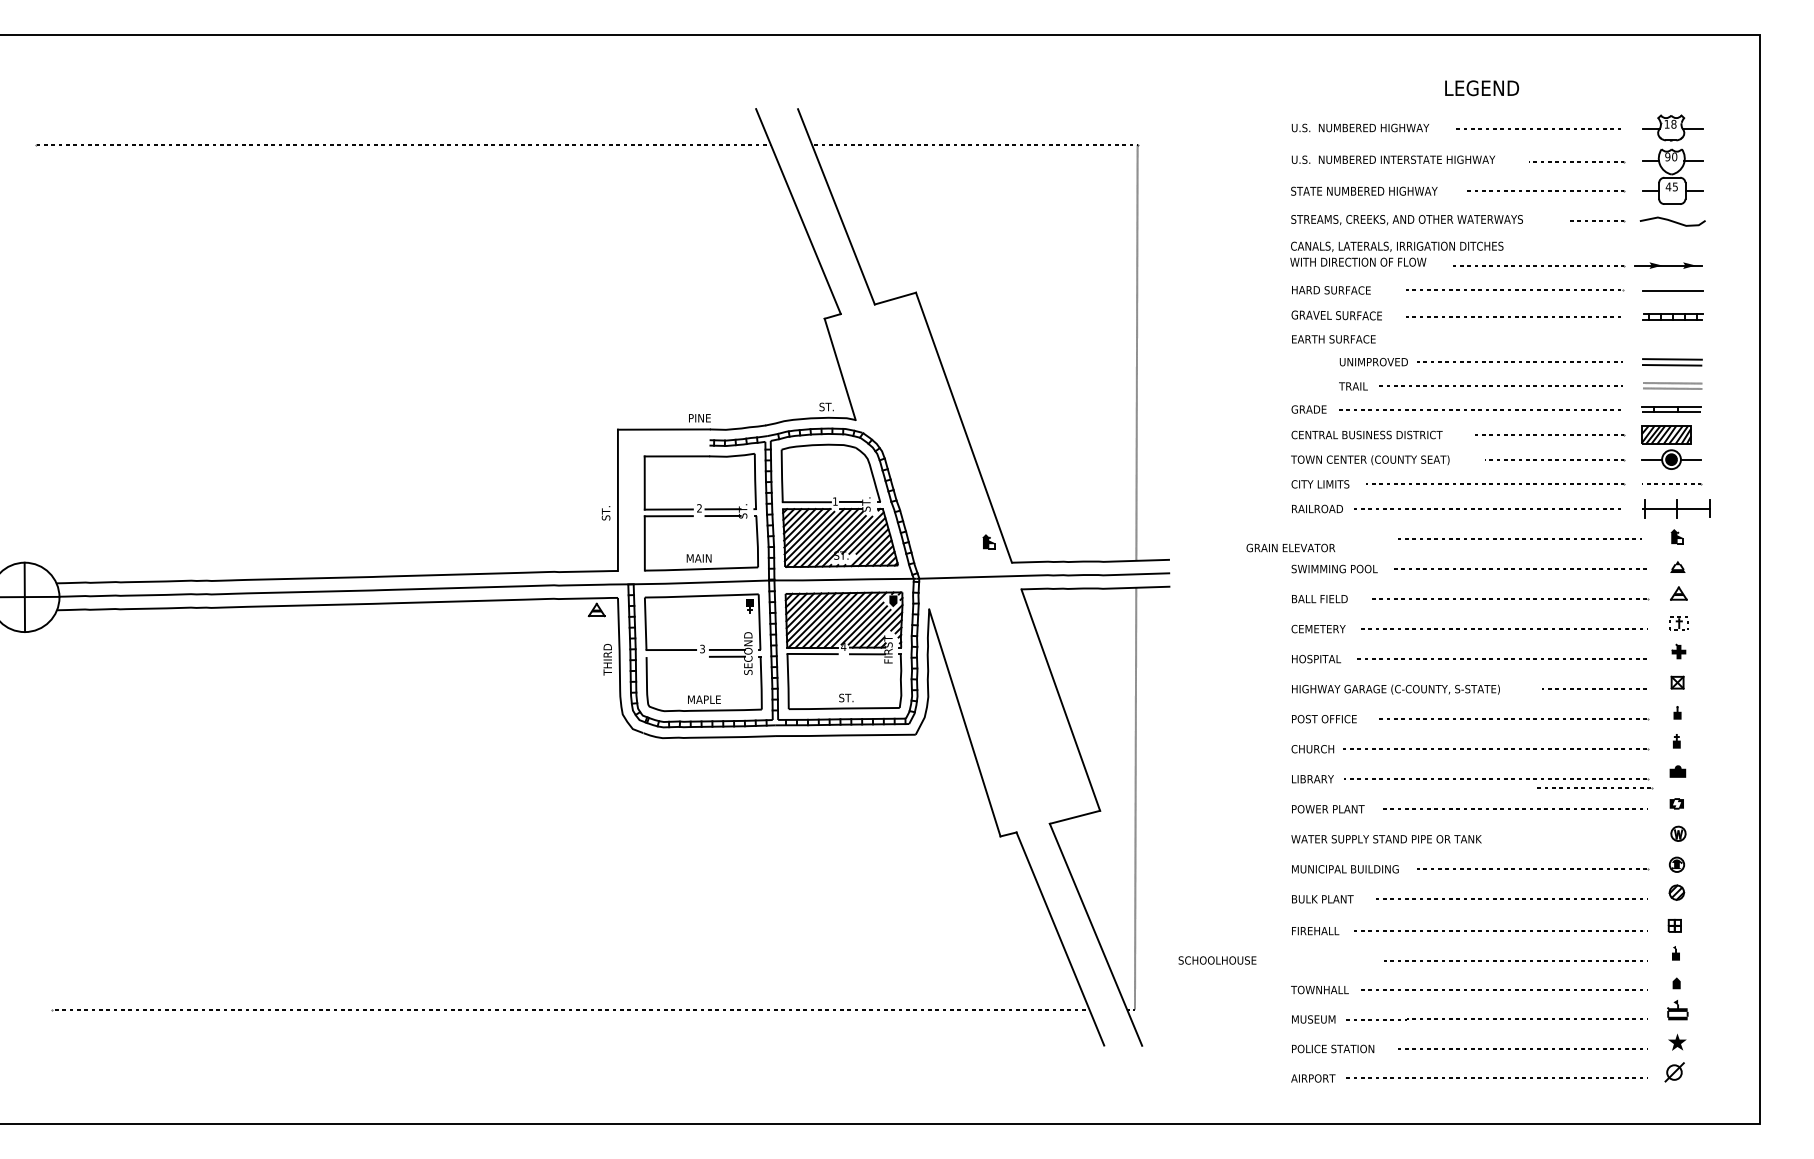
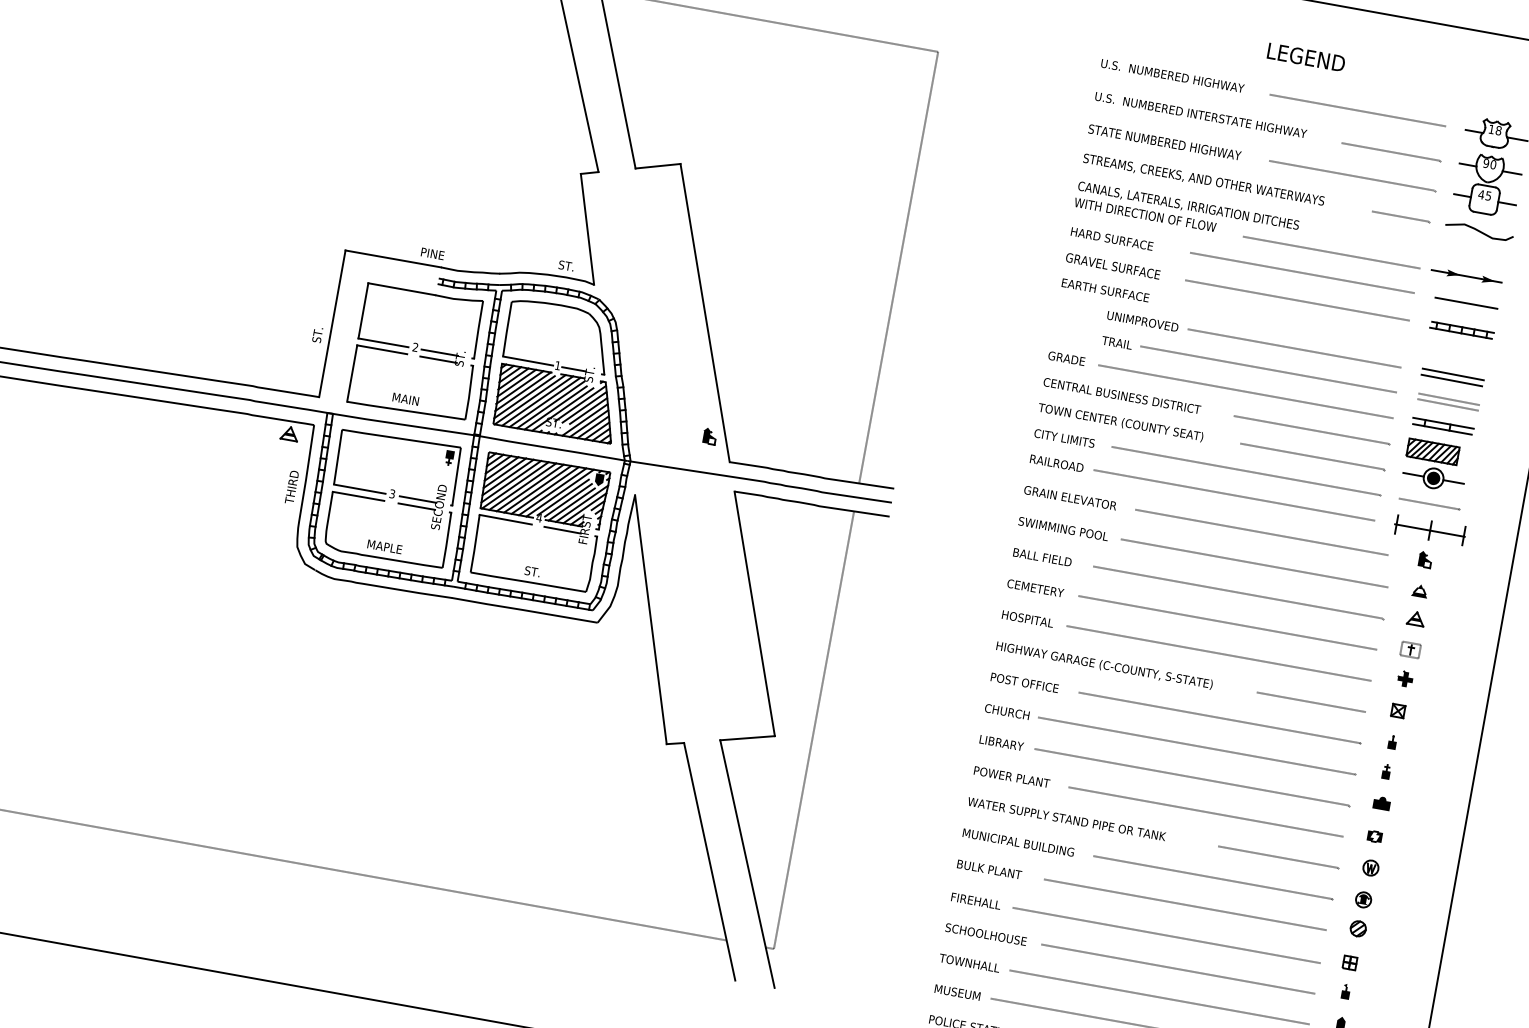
text: (1290, 547) -> (1070, 497), moved
line: (671, 656) -> (358, 495), added
line: (1596, 788) -> (1280, 857), moved
text: (1217, 960) -> (986, 934), moved

